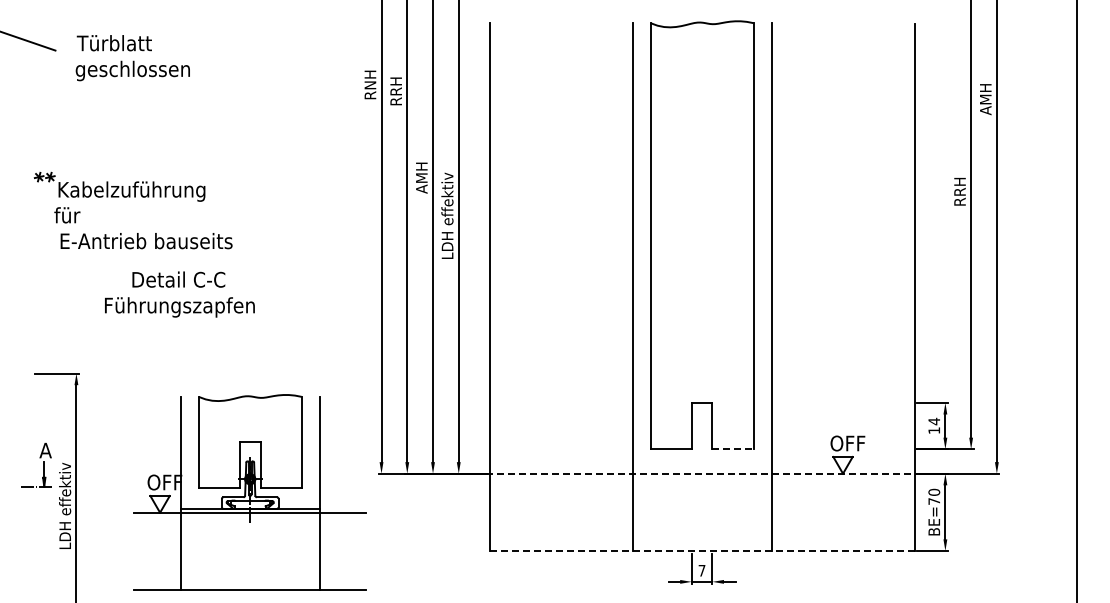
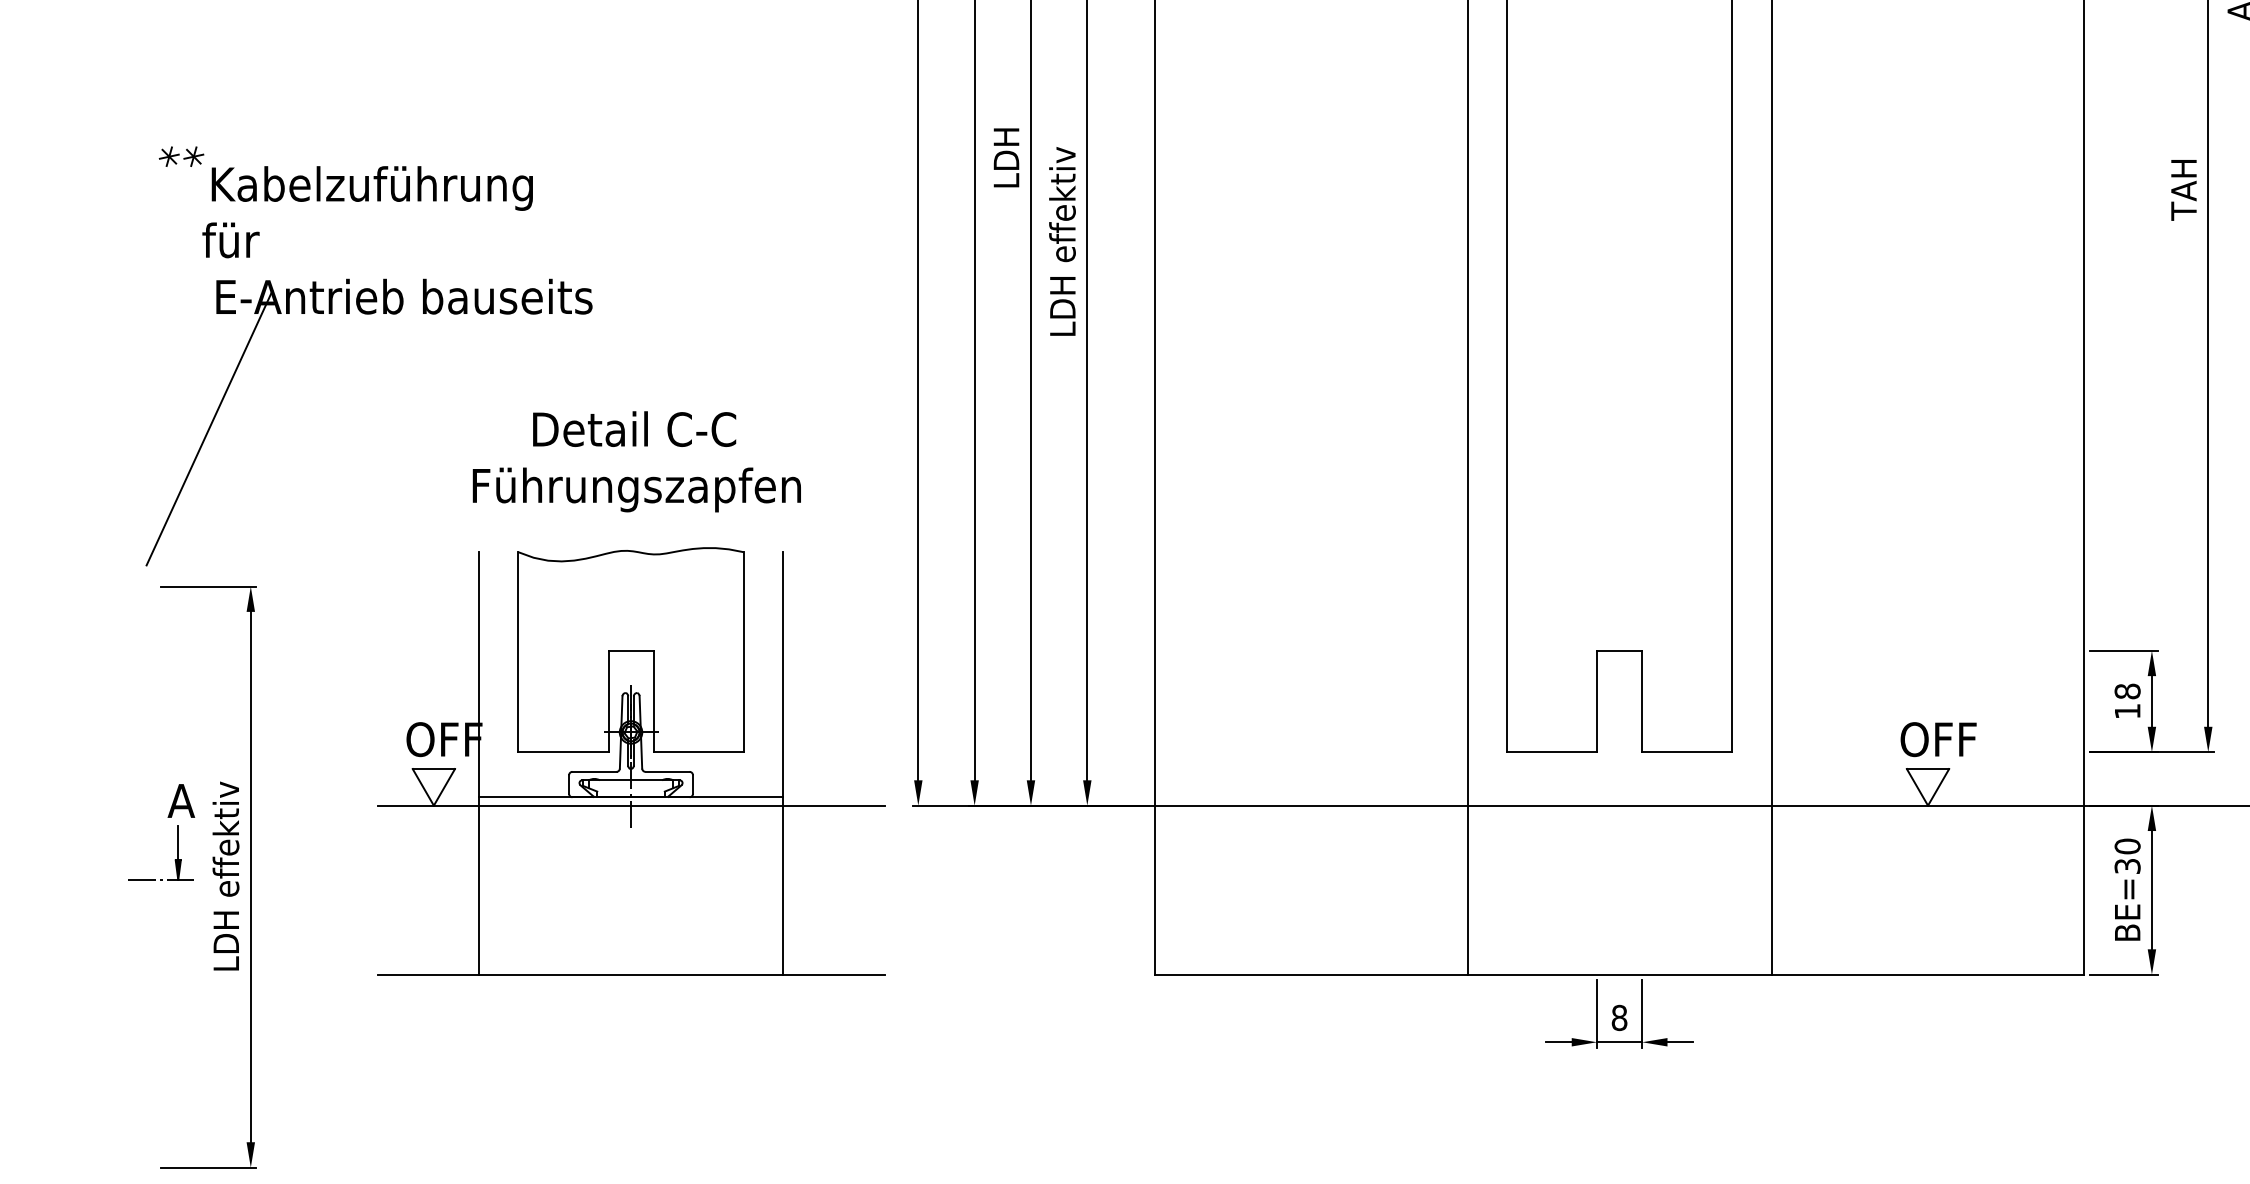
text: (421, 177) -> (1005, 157), AMH -> LDH
text: (959, 191) -> (2182, 188), RRH -> TAH
text: (179, 294) -> (636, 461), moved
line: (57, 300) -> (209, 426), added
text: (934, 421) -> (2128, 691), 14 -> 18
line: (732, 449) -> (1686, 752), dashed -> solid
part: (39, 458) -> (167, 818), moved
line: (702, 473) -> (1620, 805), dashed -> solid
part: (249, 492) -> (629, 761), moved
text: (934, 501) -> (2128, 866), BE=70 -> BE=30
line: (702, 550) -> (1620, 973), dashed -> solid
text: (701, 570) -> (1618, 1017), 7 -> 8

